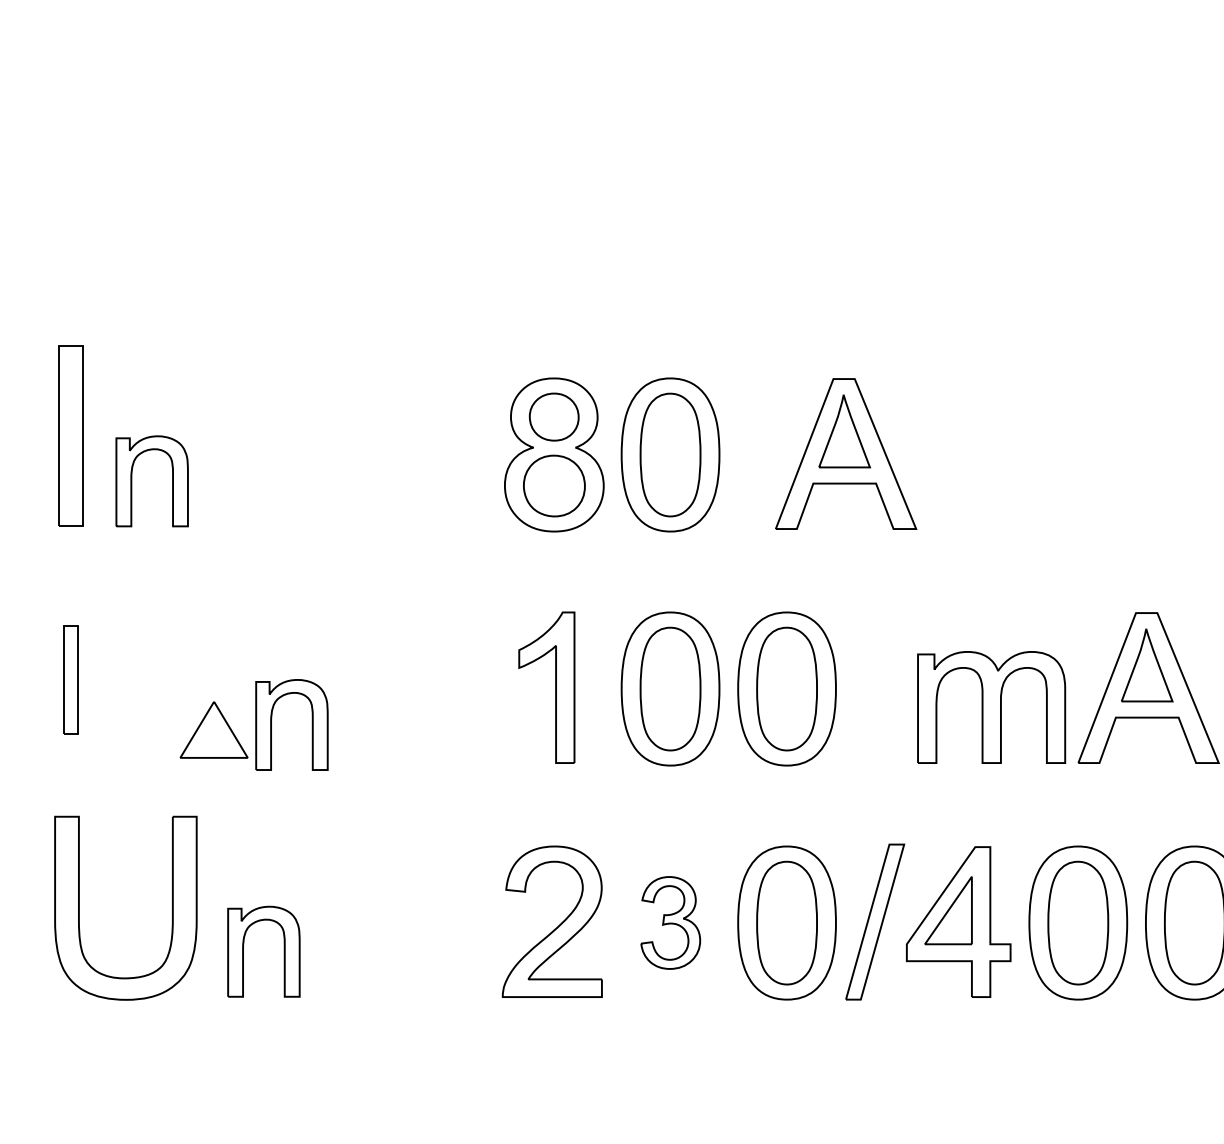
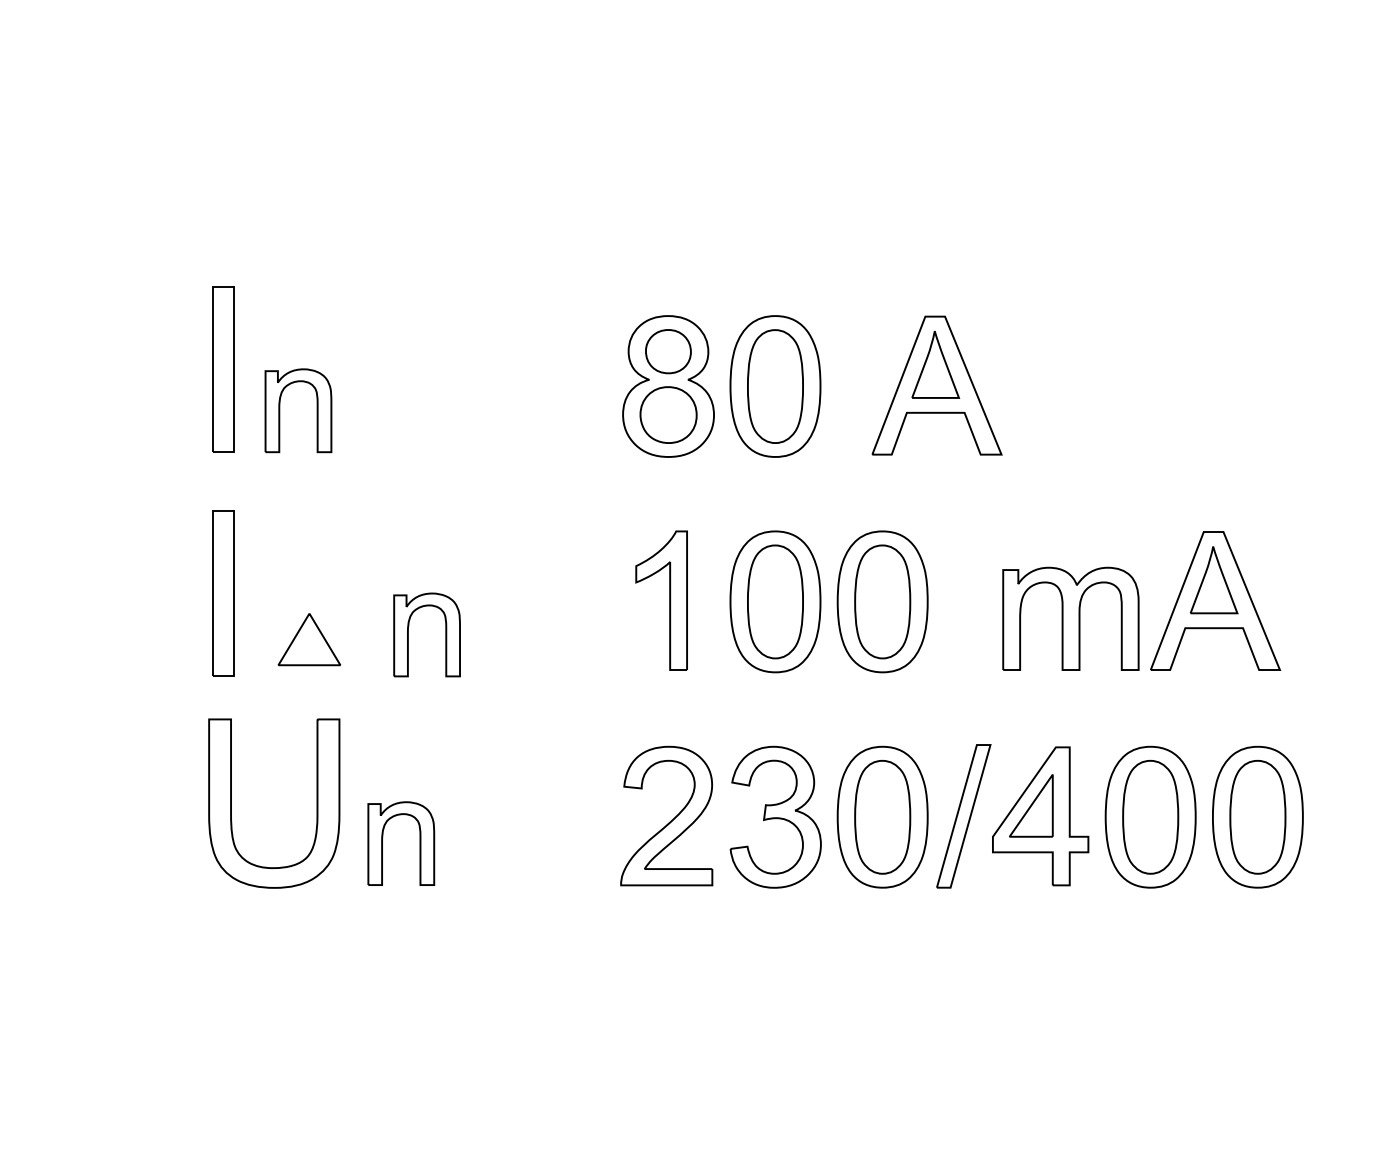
part: (70, 679) -> (223, 593), size x1.67
part: (214, 729) -> (309, 639), moved
part: (670, 922) -> (775, 816), size x1.67

